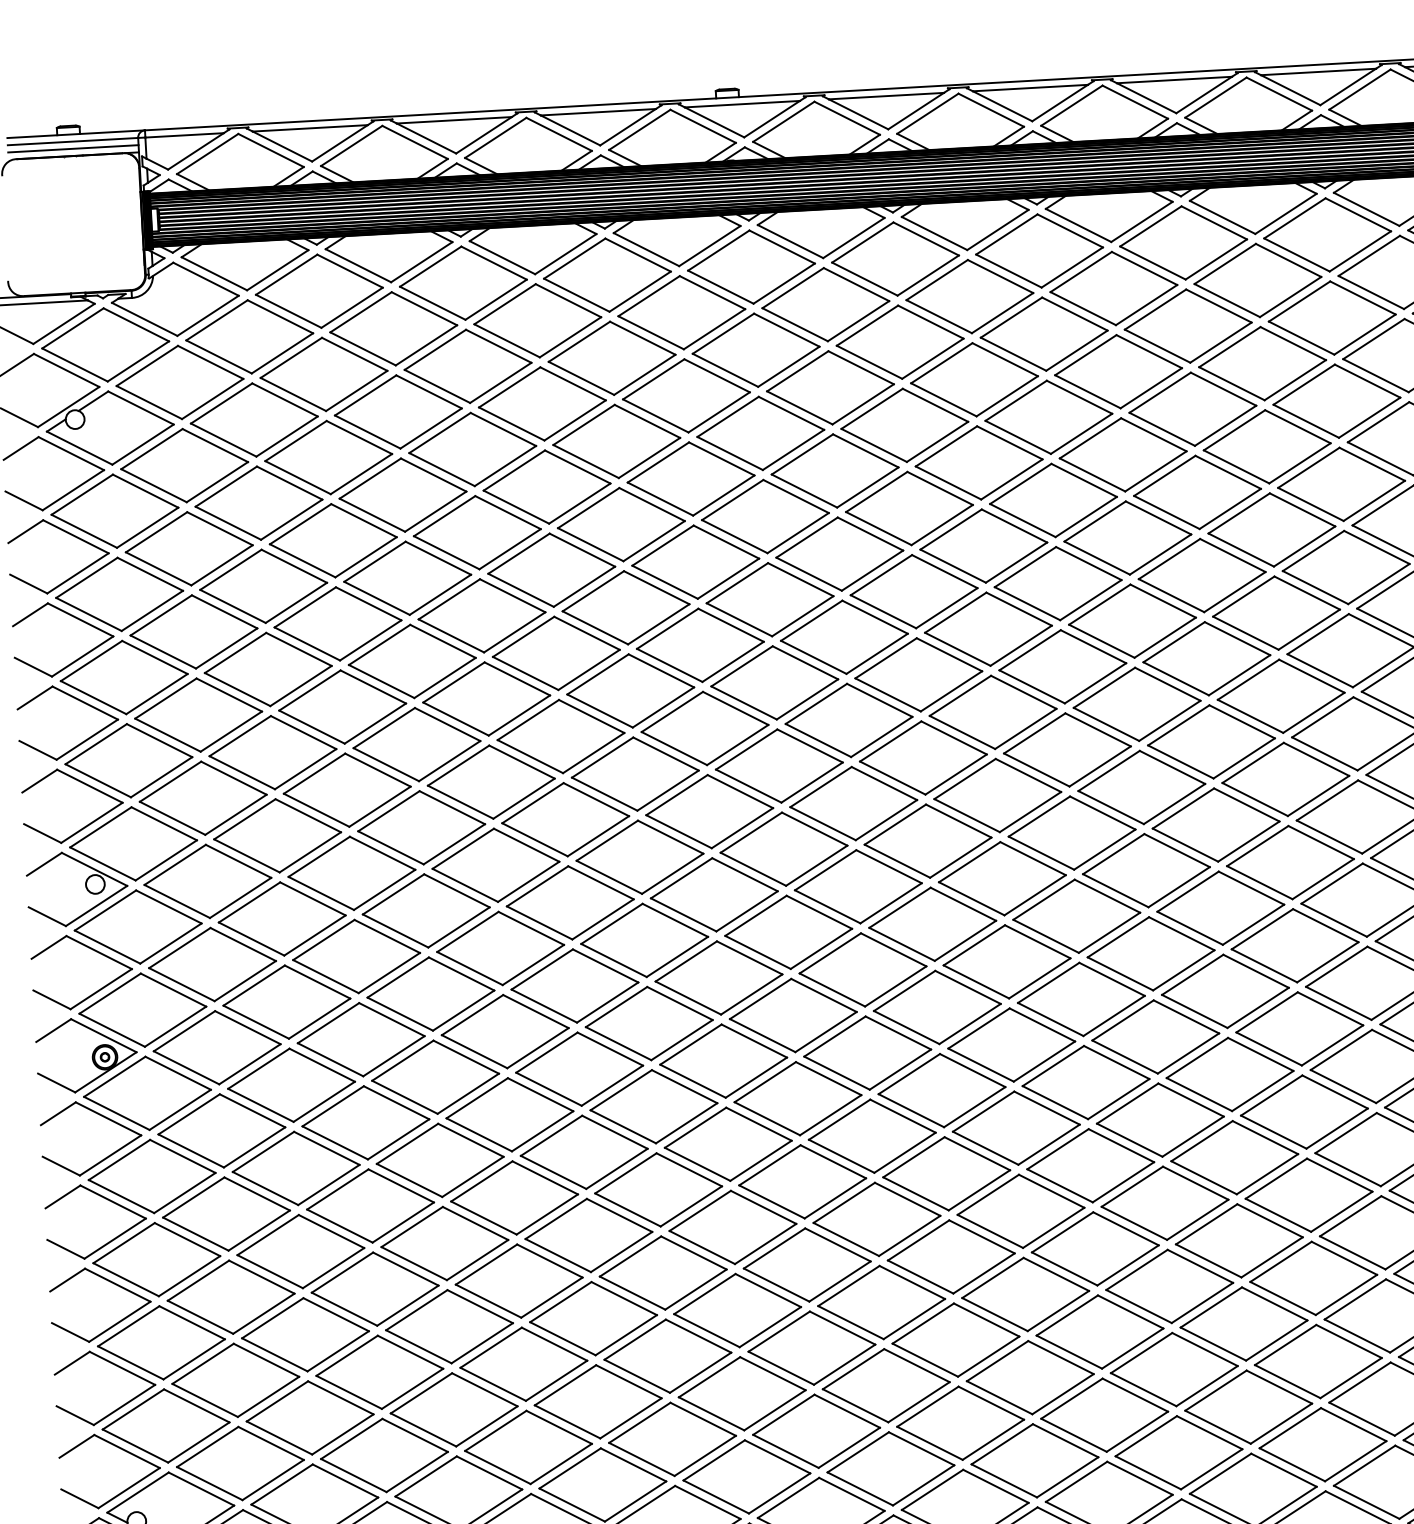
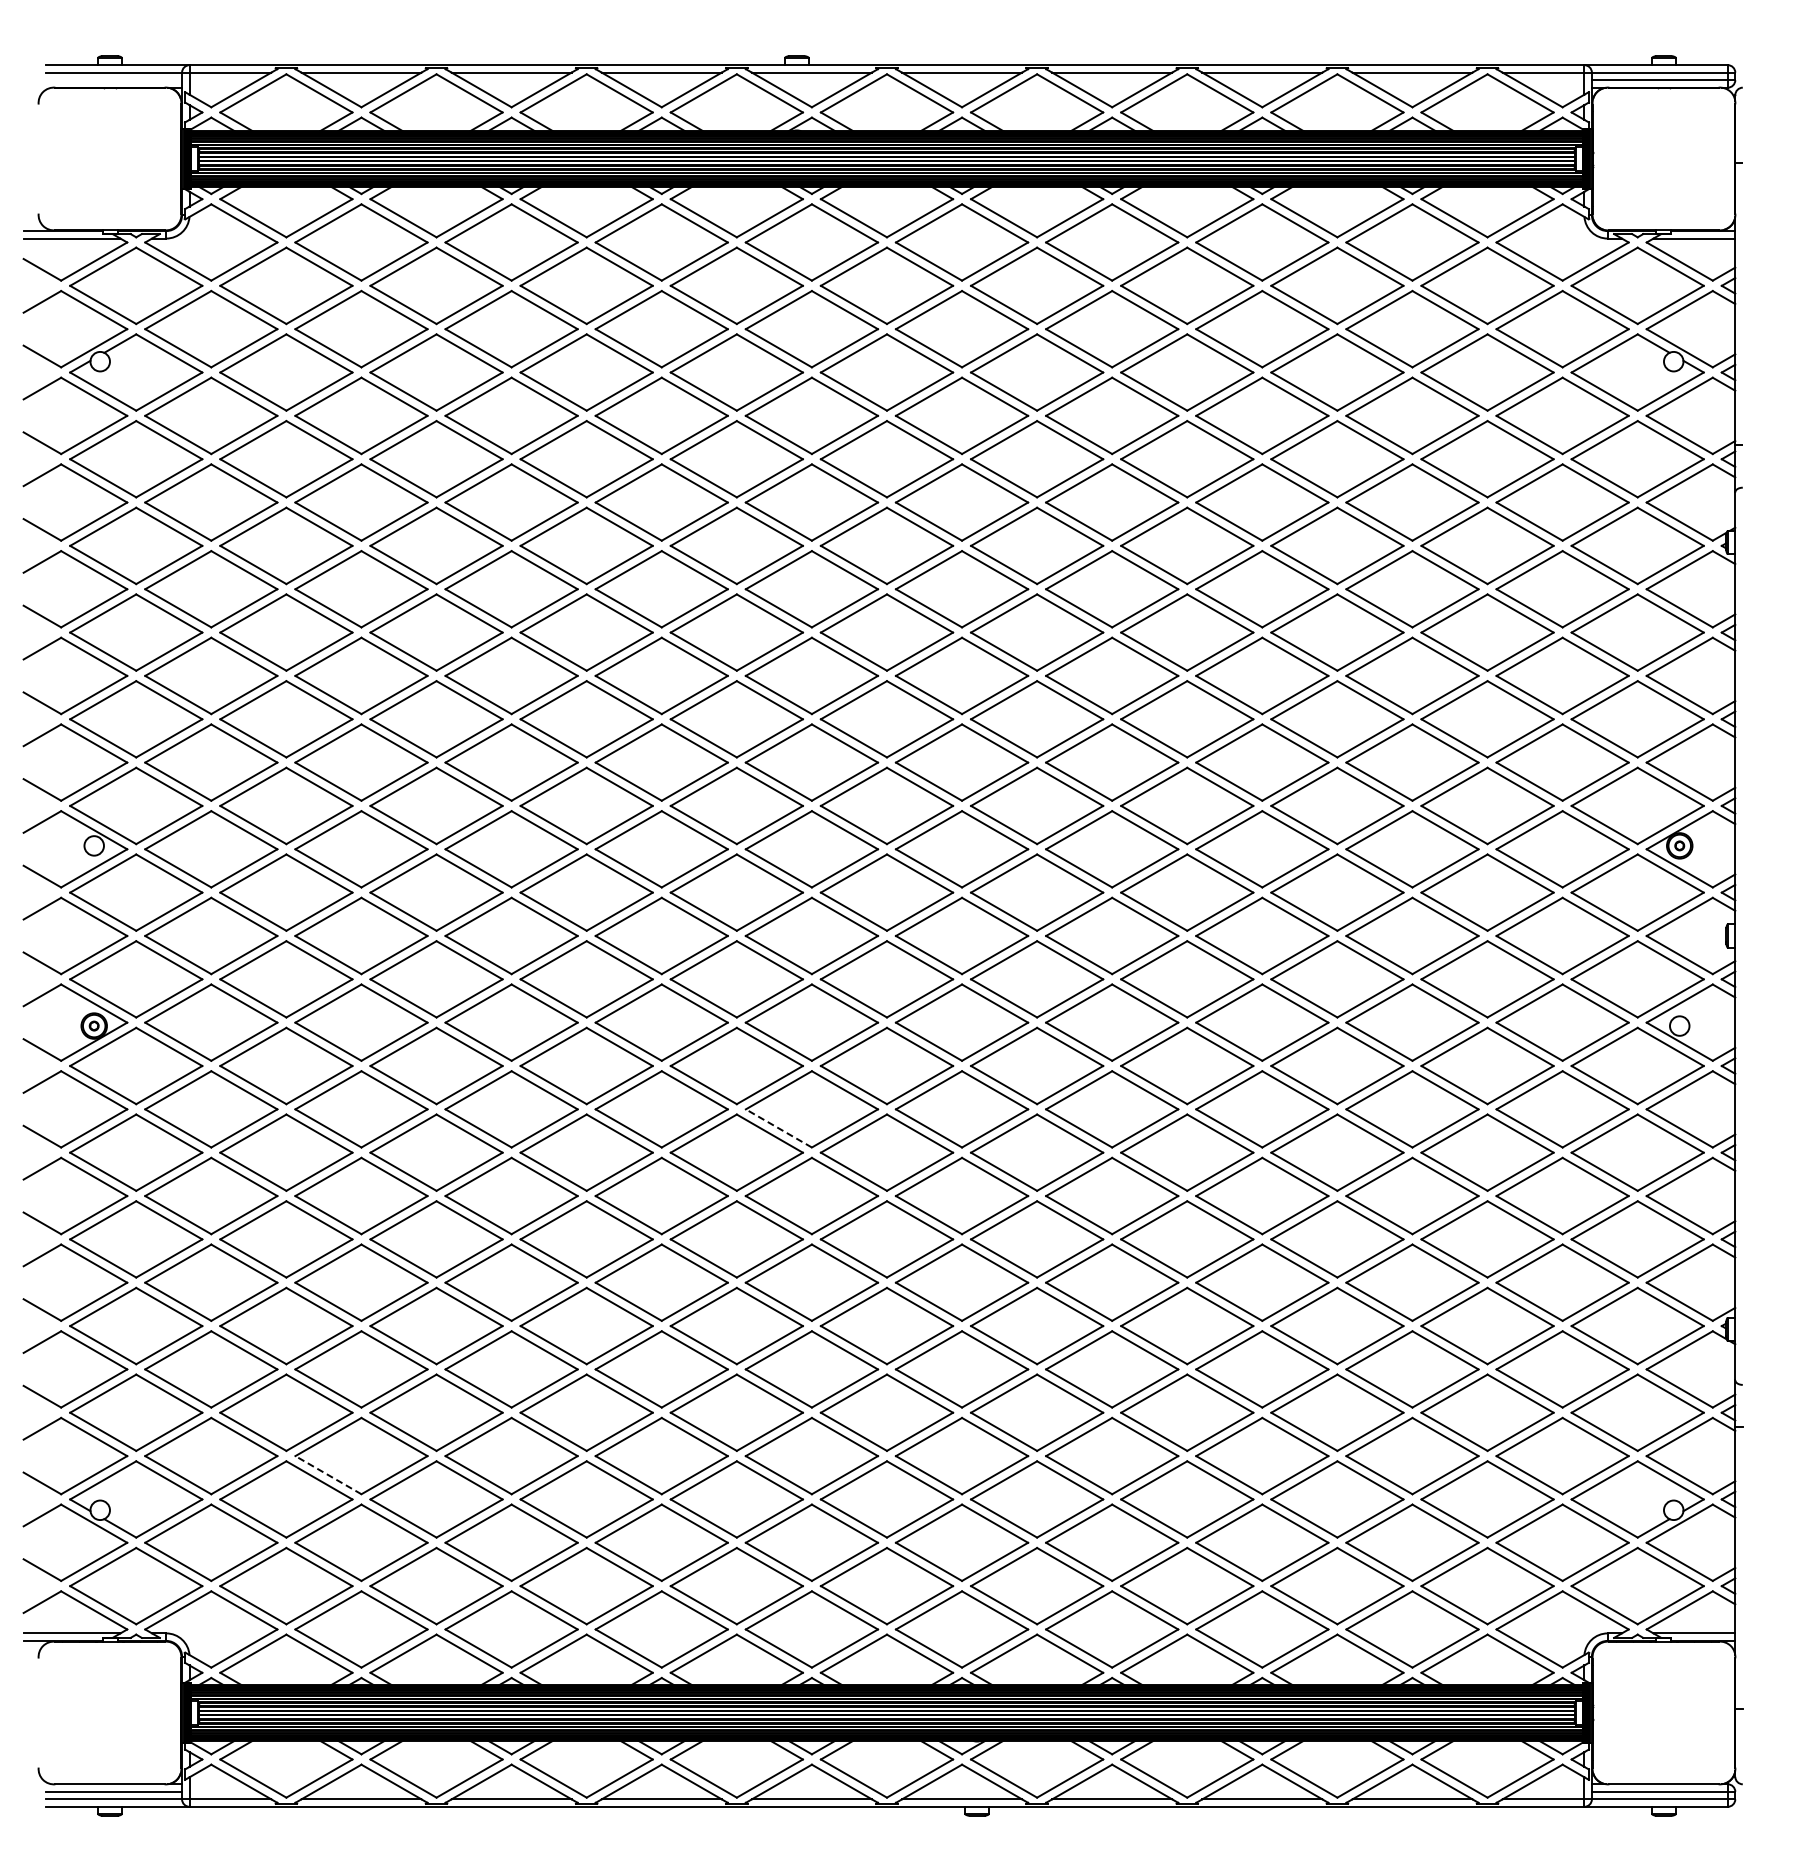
line: (73, 149) -> (114, 80), removed
line: (766, 1118) -> (778, 1128), solid -> dashed
line: (353, 1474) -> (328, 1474), solid -> dashed

